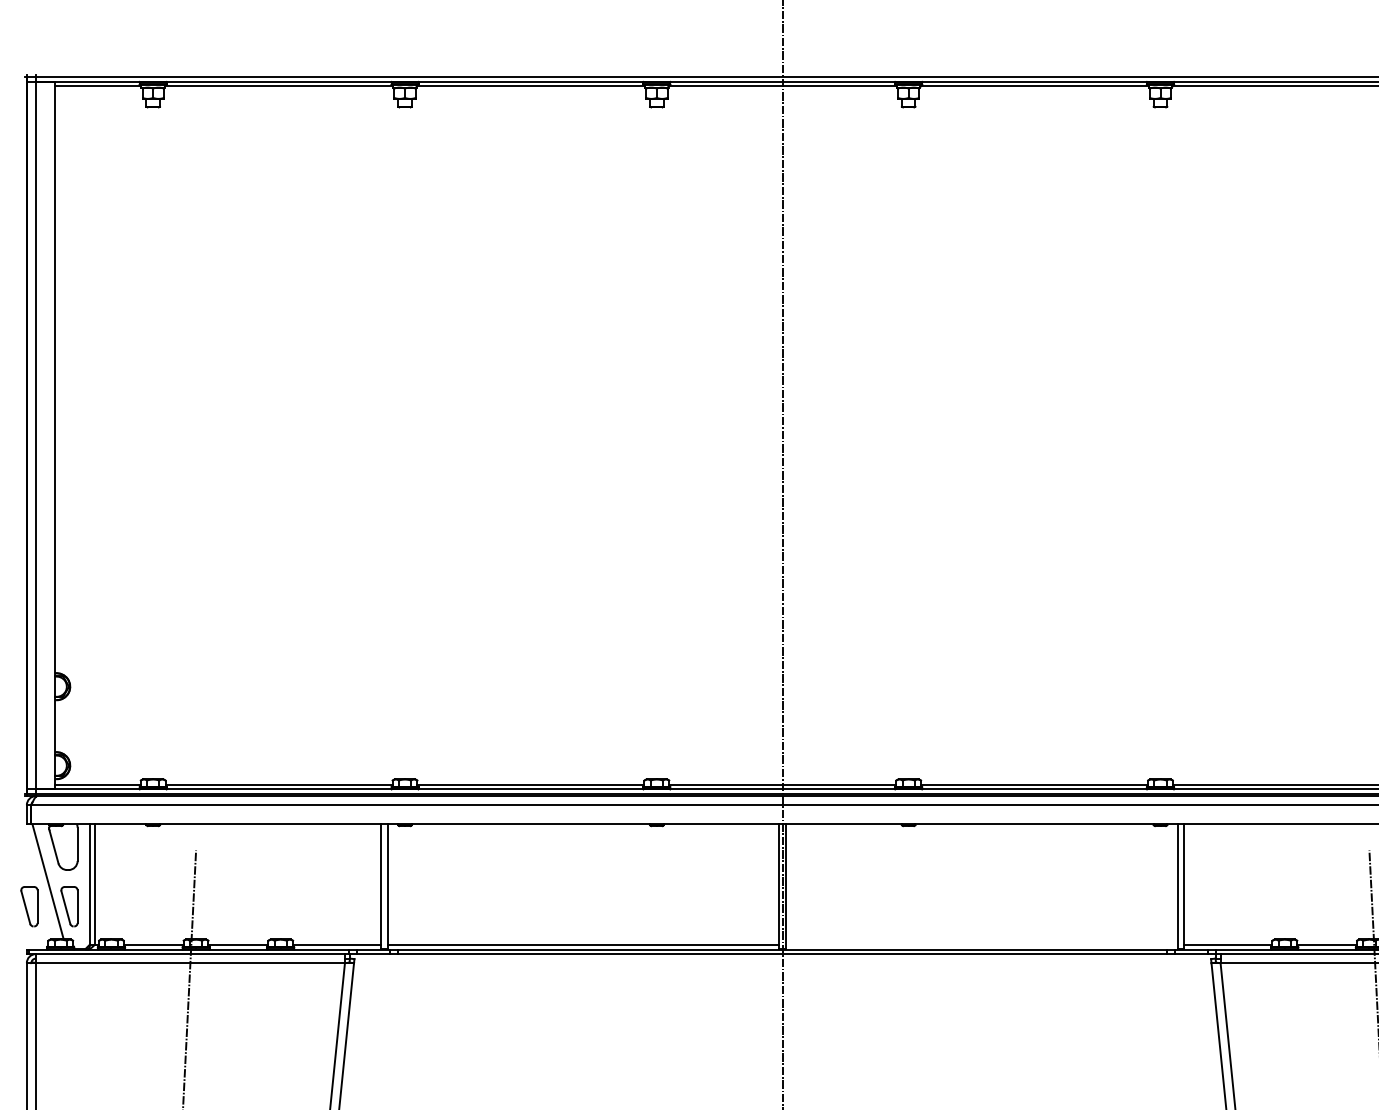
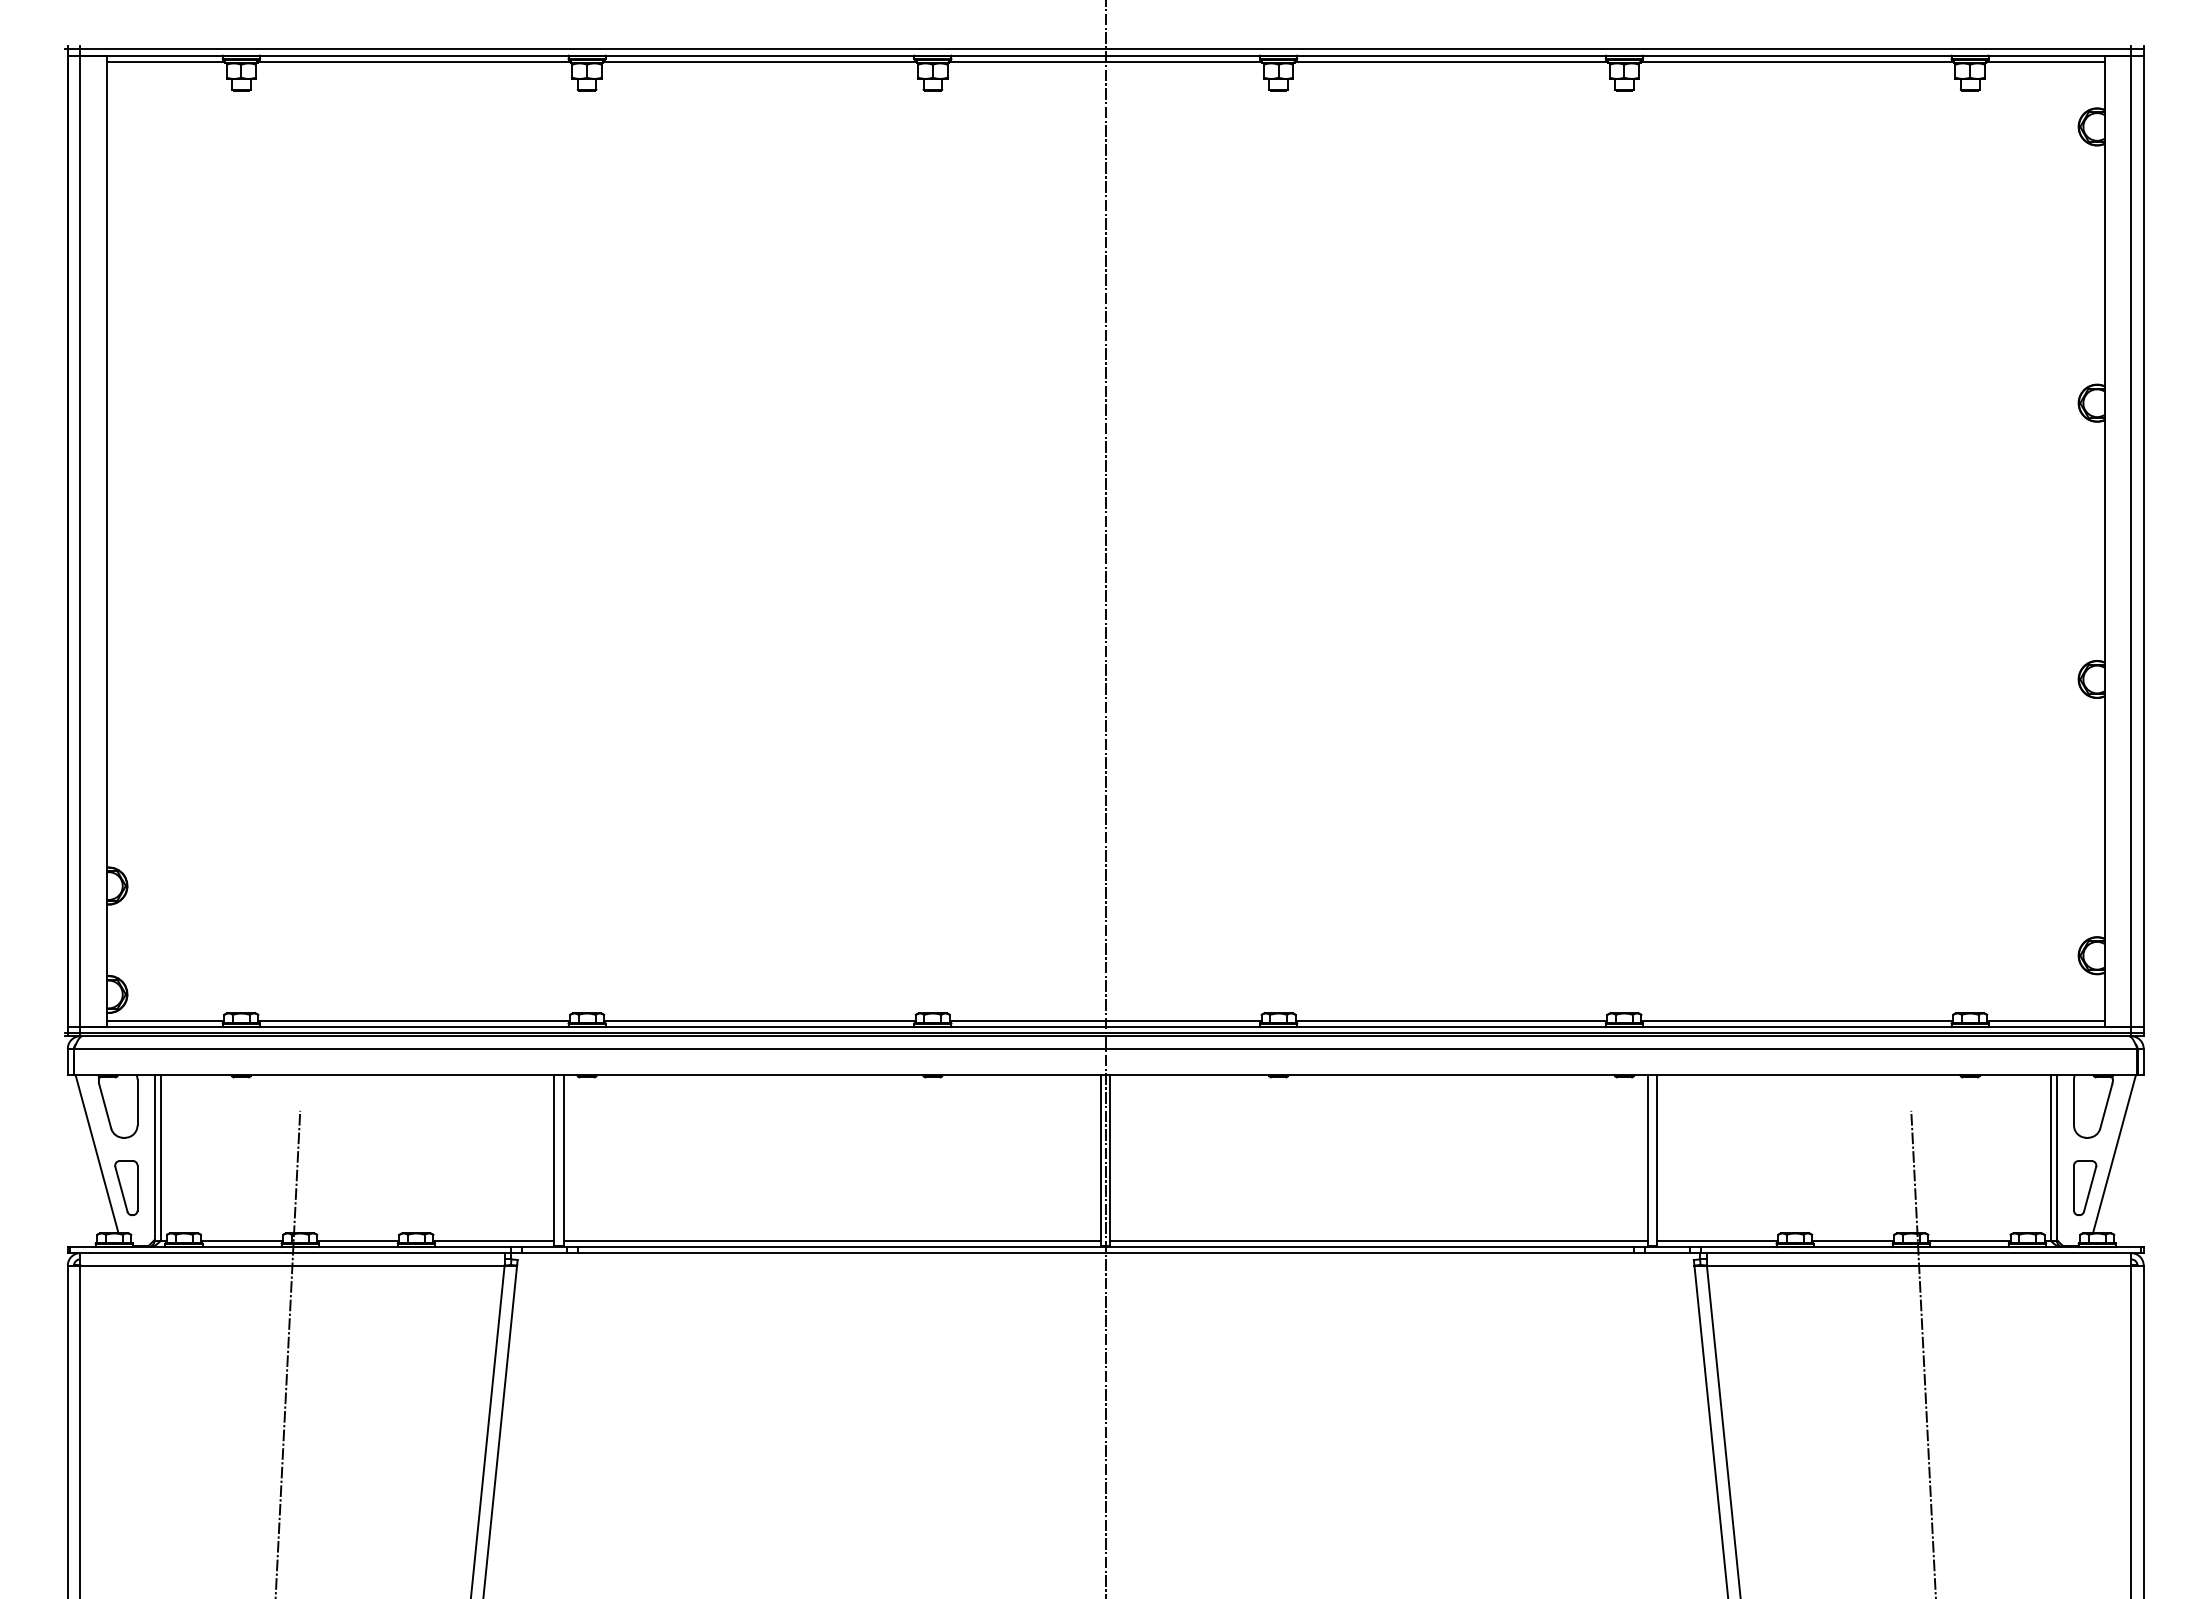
part: (29, 907) -> (71, 1188), removed
line: (981, 944) -> (1378, 1240), added

